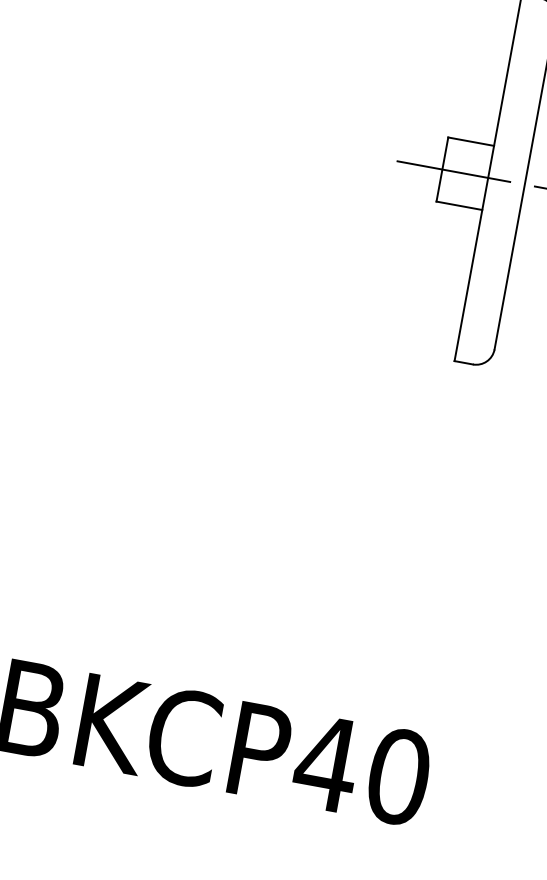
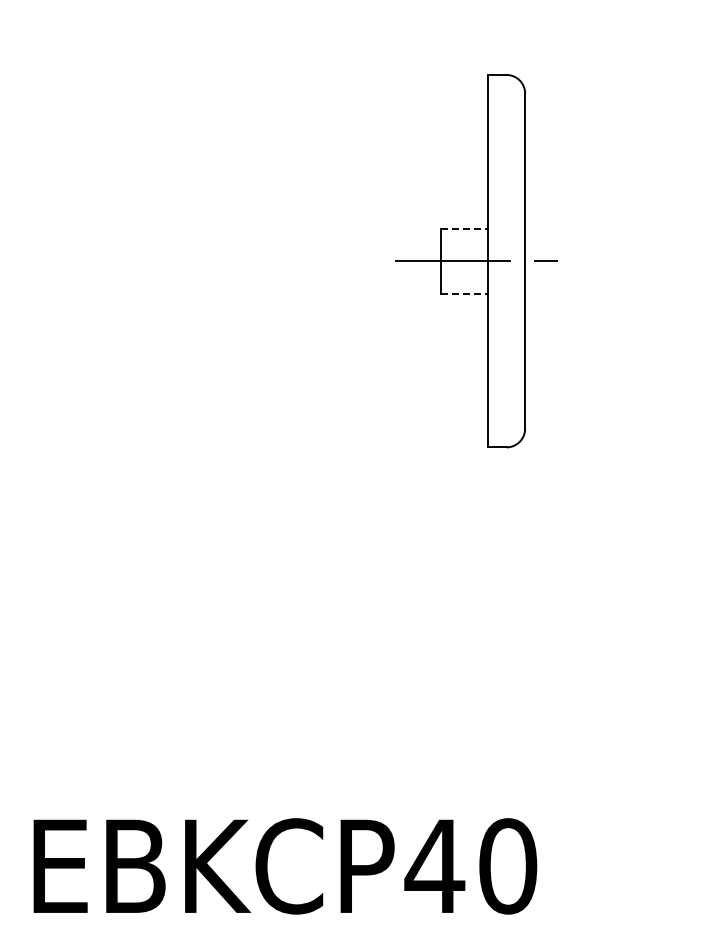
line: (472, 141) -> (465, 228), solid -> dashed
line: (460, 205) -> (465, 293), solid -> dashed

